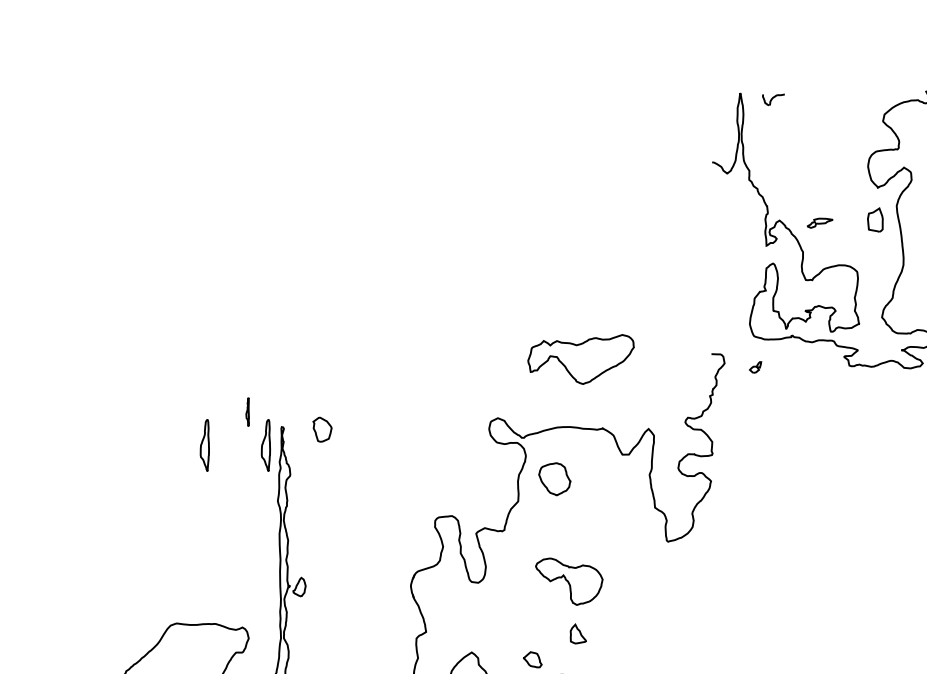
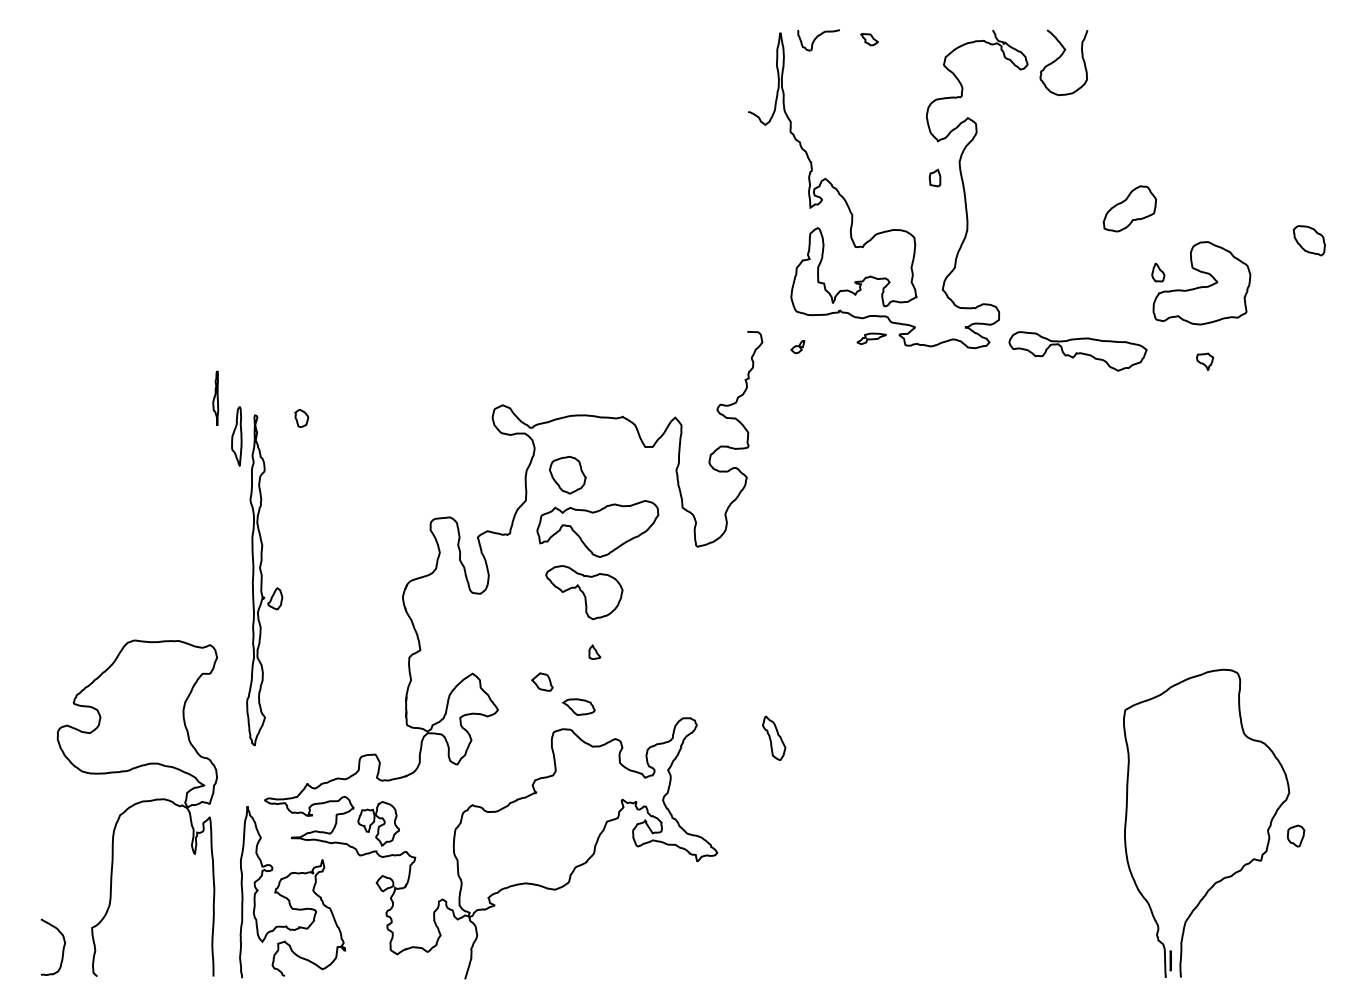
part: (773, 99) -> (818, 40), size x1.67
part: (818, 99) -> (869, 39), added
part: (874, 219) -> (934, 177), size x0.62
part: (819, 222) -> (871, 338), moved
part: (580, 359) -> (597, 528), moved
part: (247, 411) -> (215, 397), size x1.67
part: (322, 429) -> (301, 418), size x0.62
part: (204, 445) -> (166, 436), removed
part: (578, 633) -> (594, 651), size x0.62

